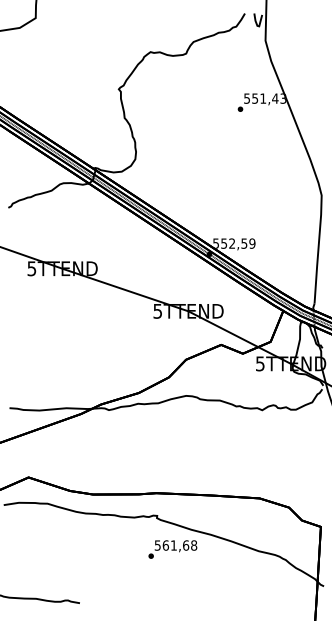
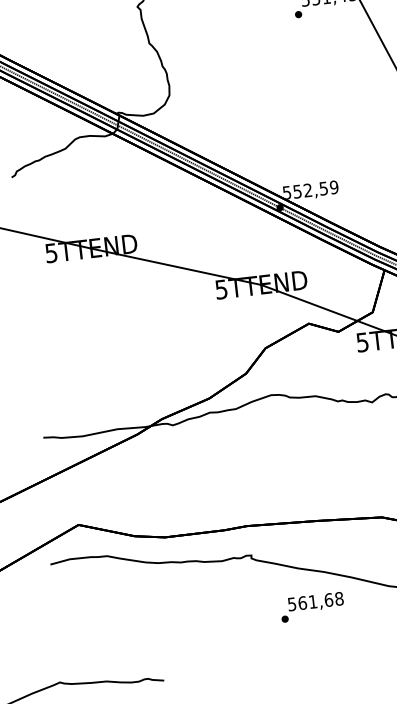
text: (172, 549) -> (311, 607), moved

